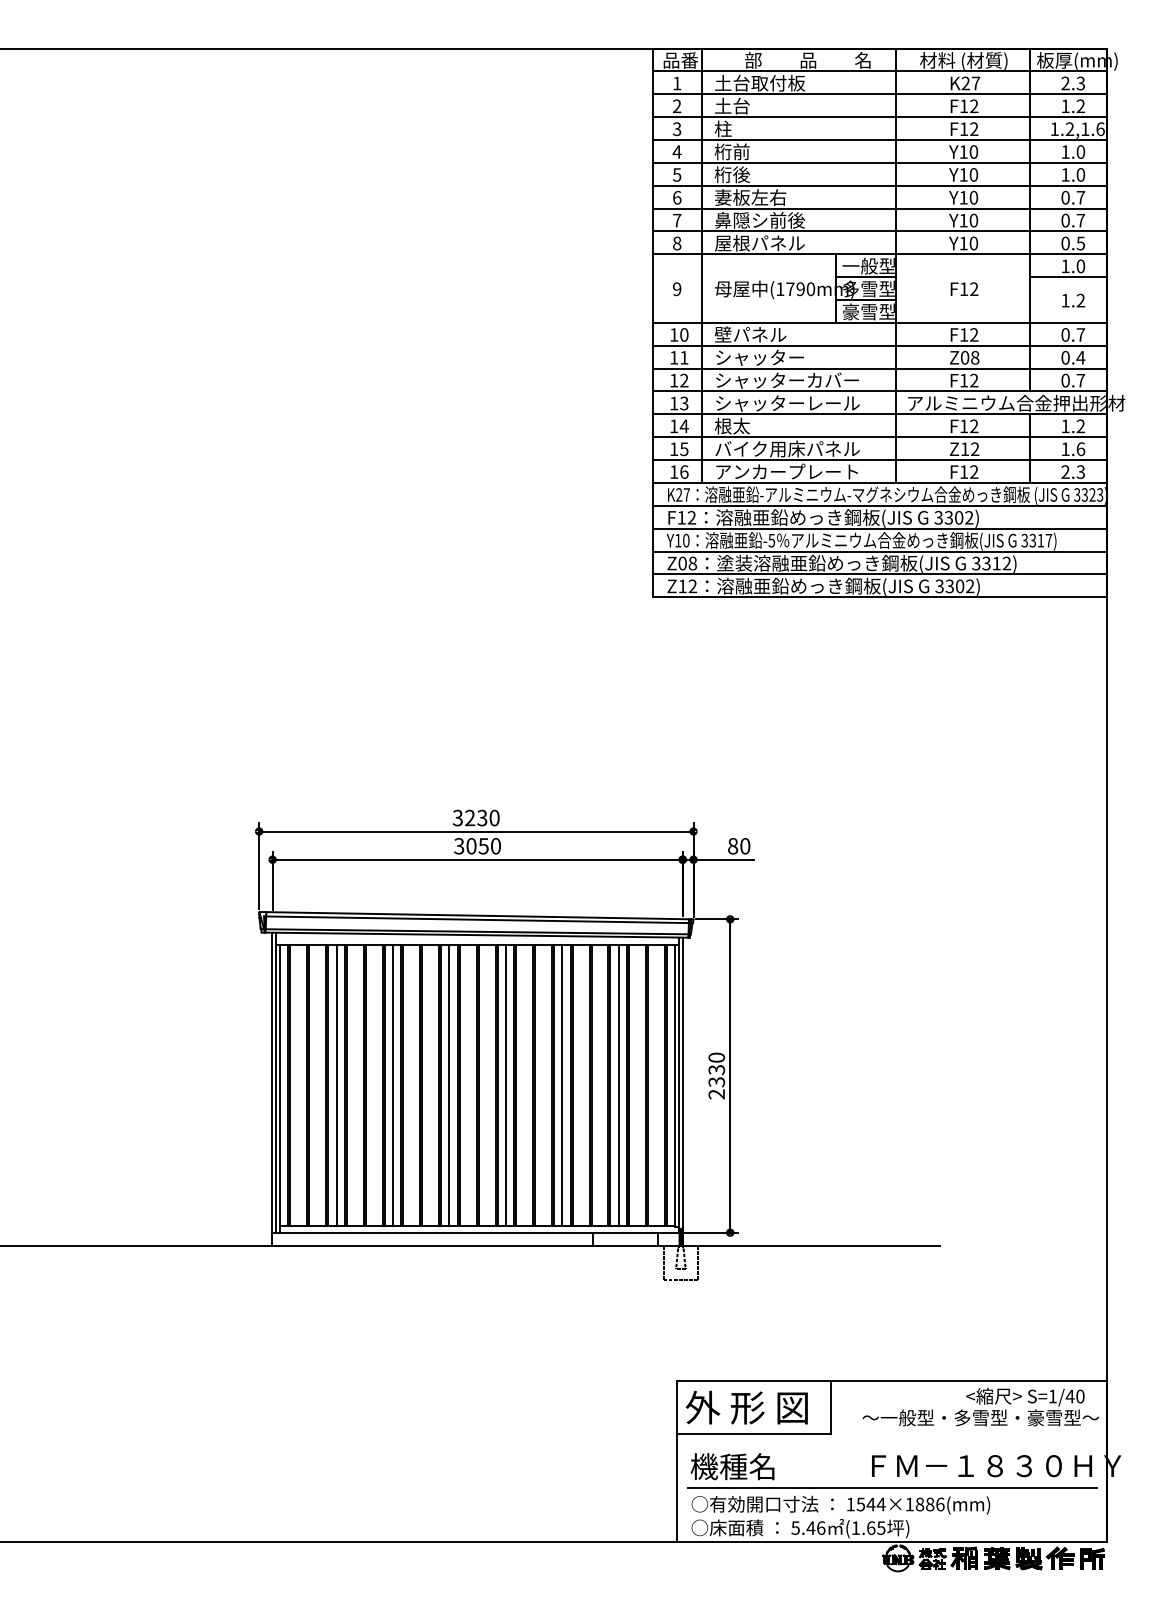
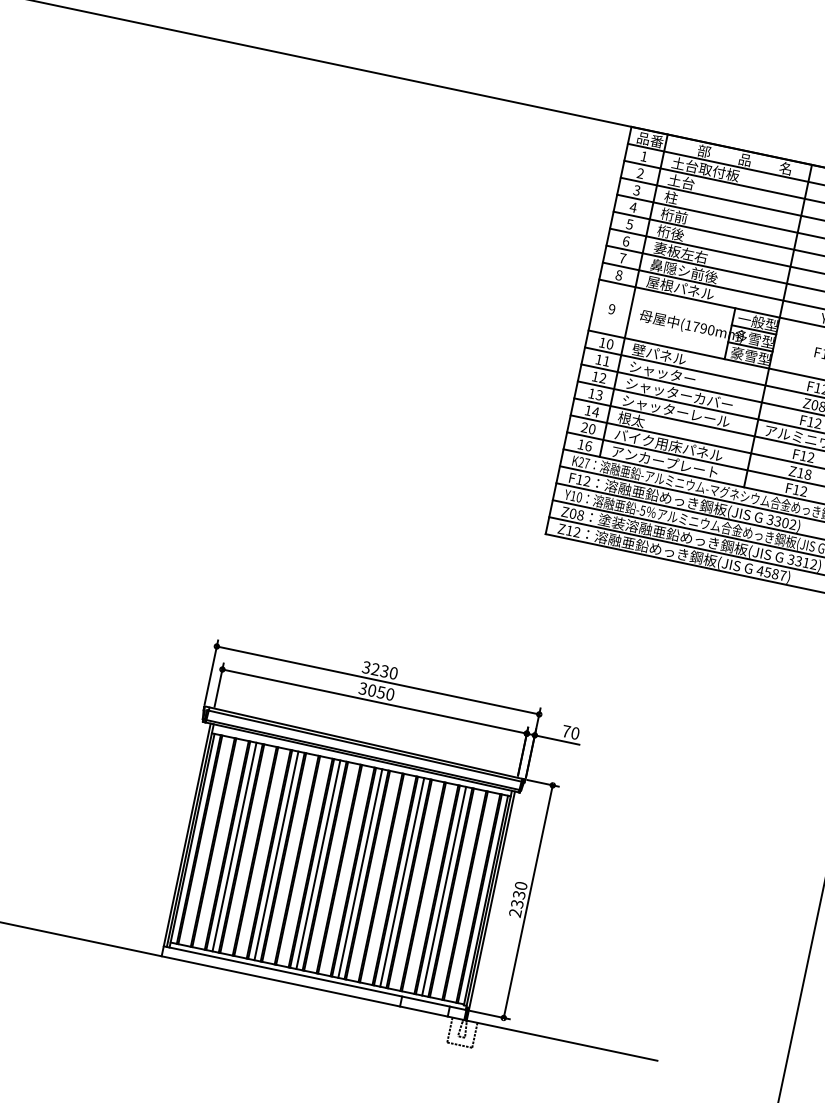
text: (679, 448) -> (588, 427), 15 -> 20
text: (975, 449) -> (808, 474), Z12 -> Z18
text: (954, 586) -> (771, 573), 3302) -> 4587)
text: (733, 846) -> (566, 731), 80 -> 70

